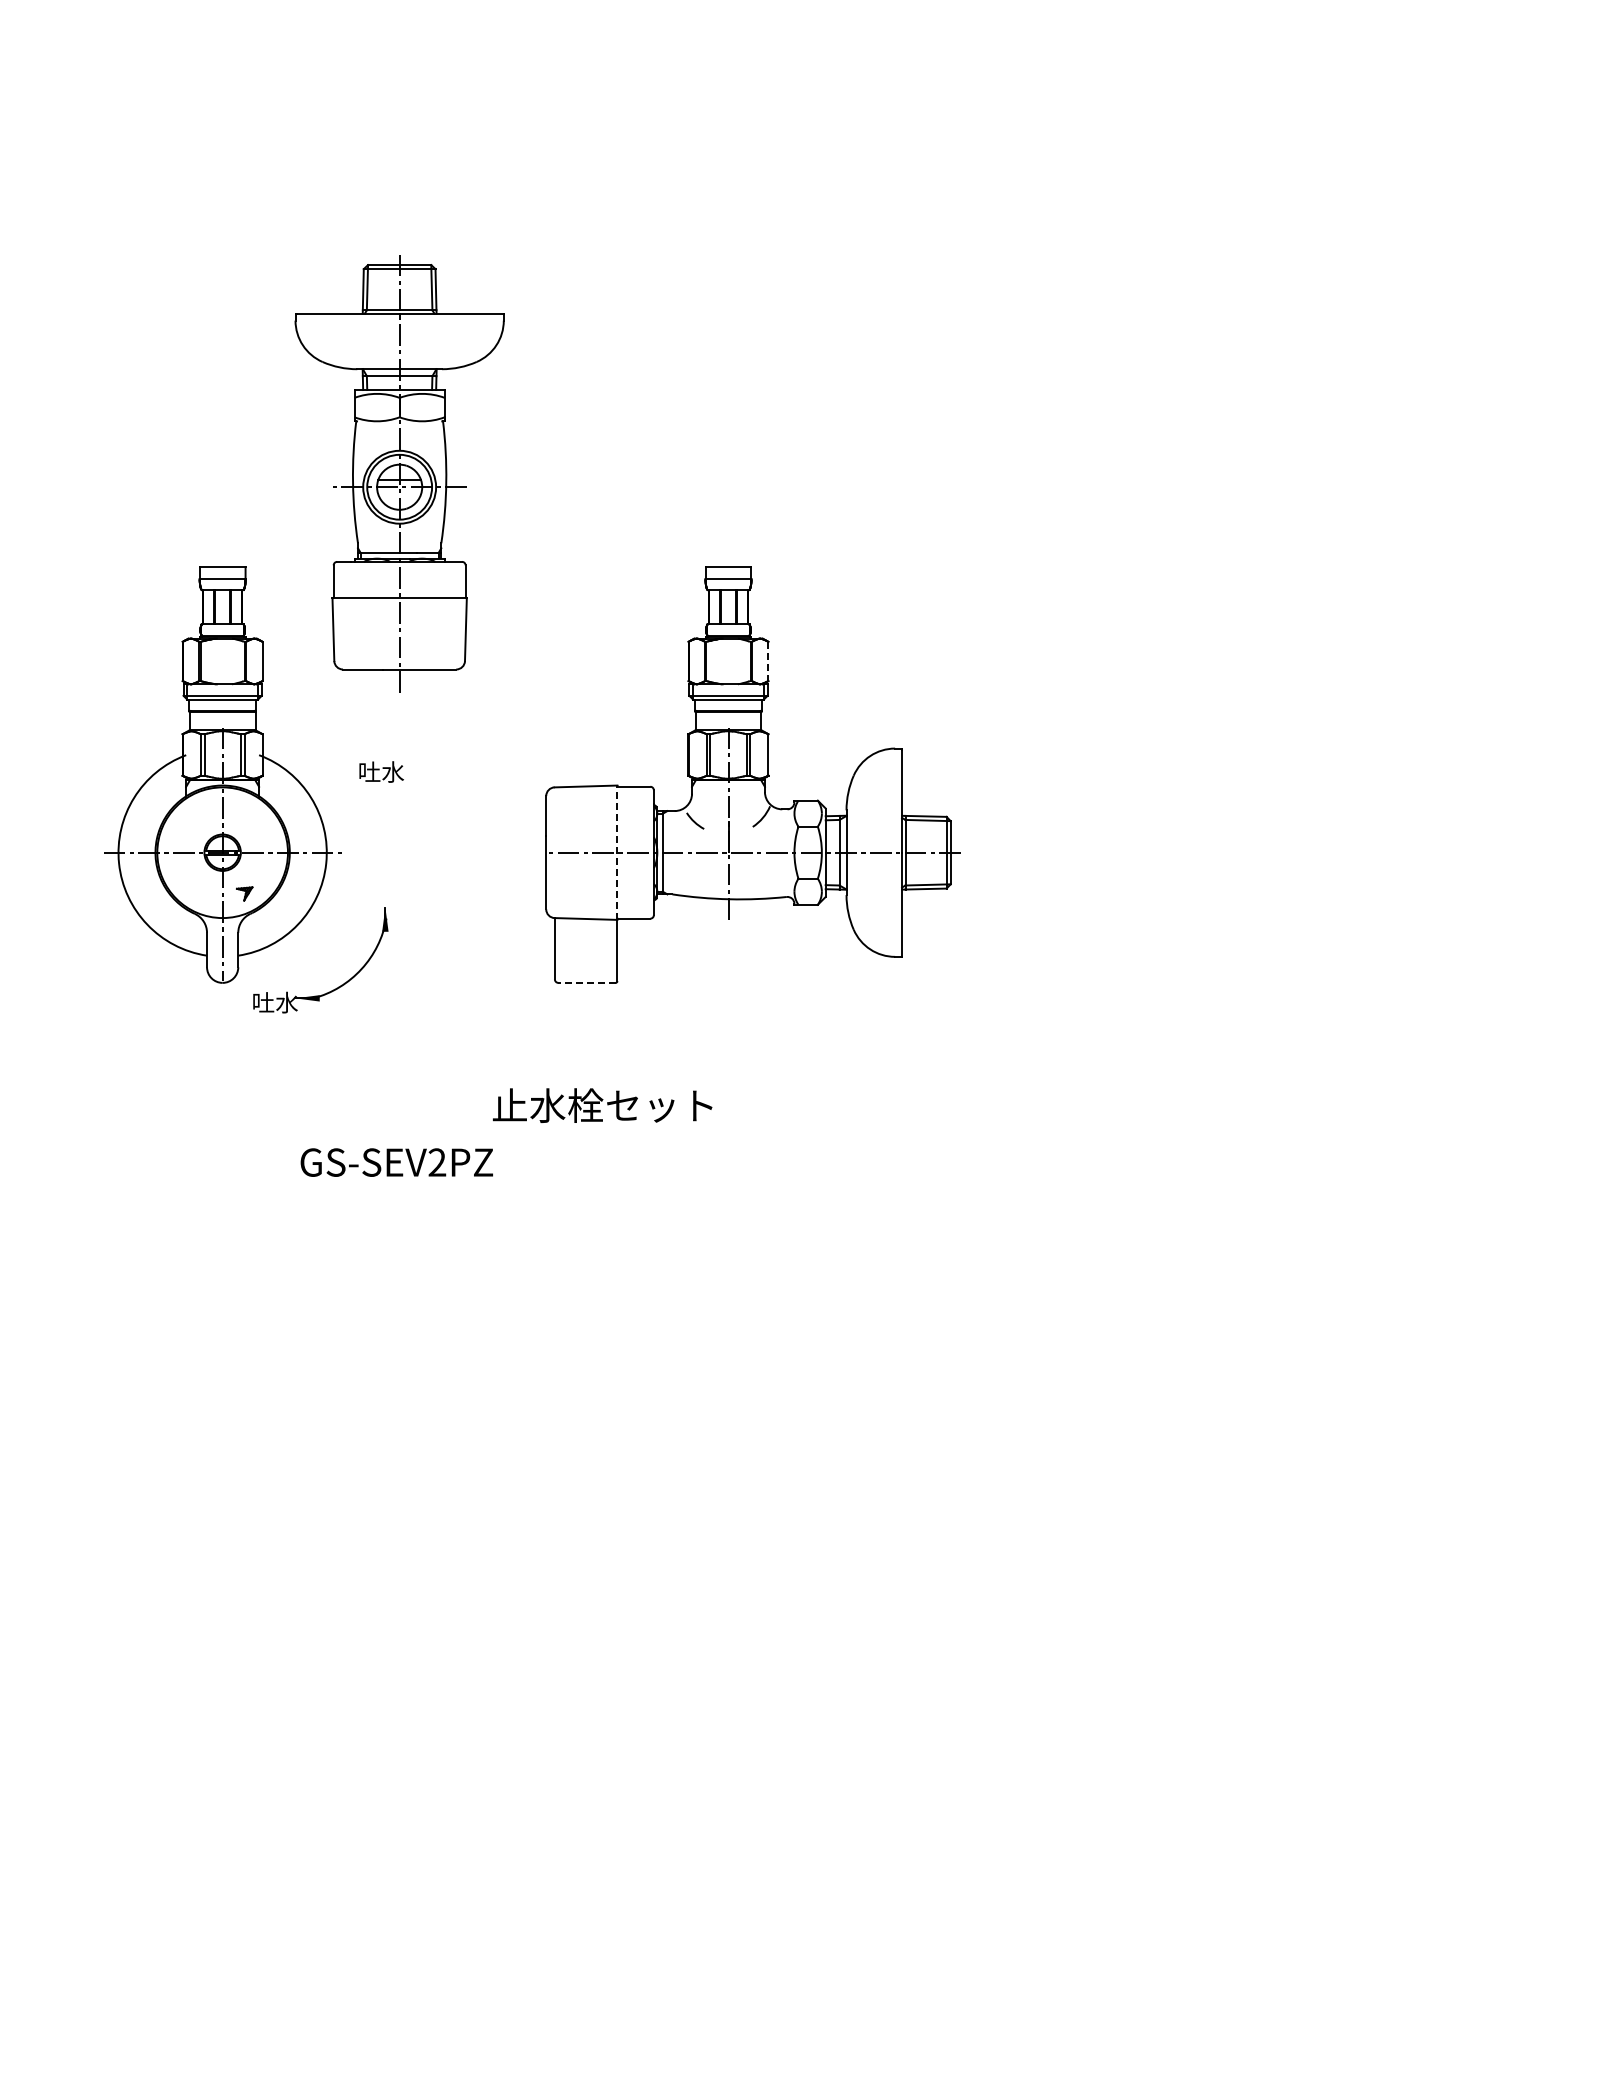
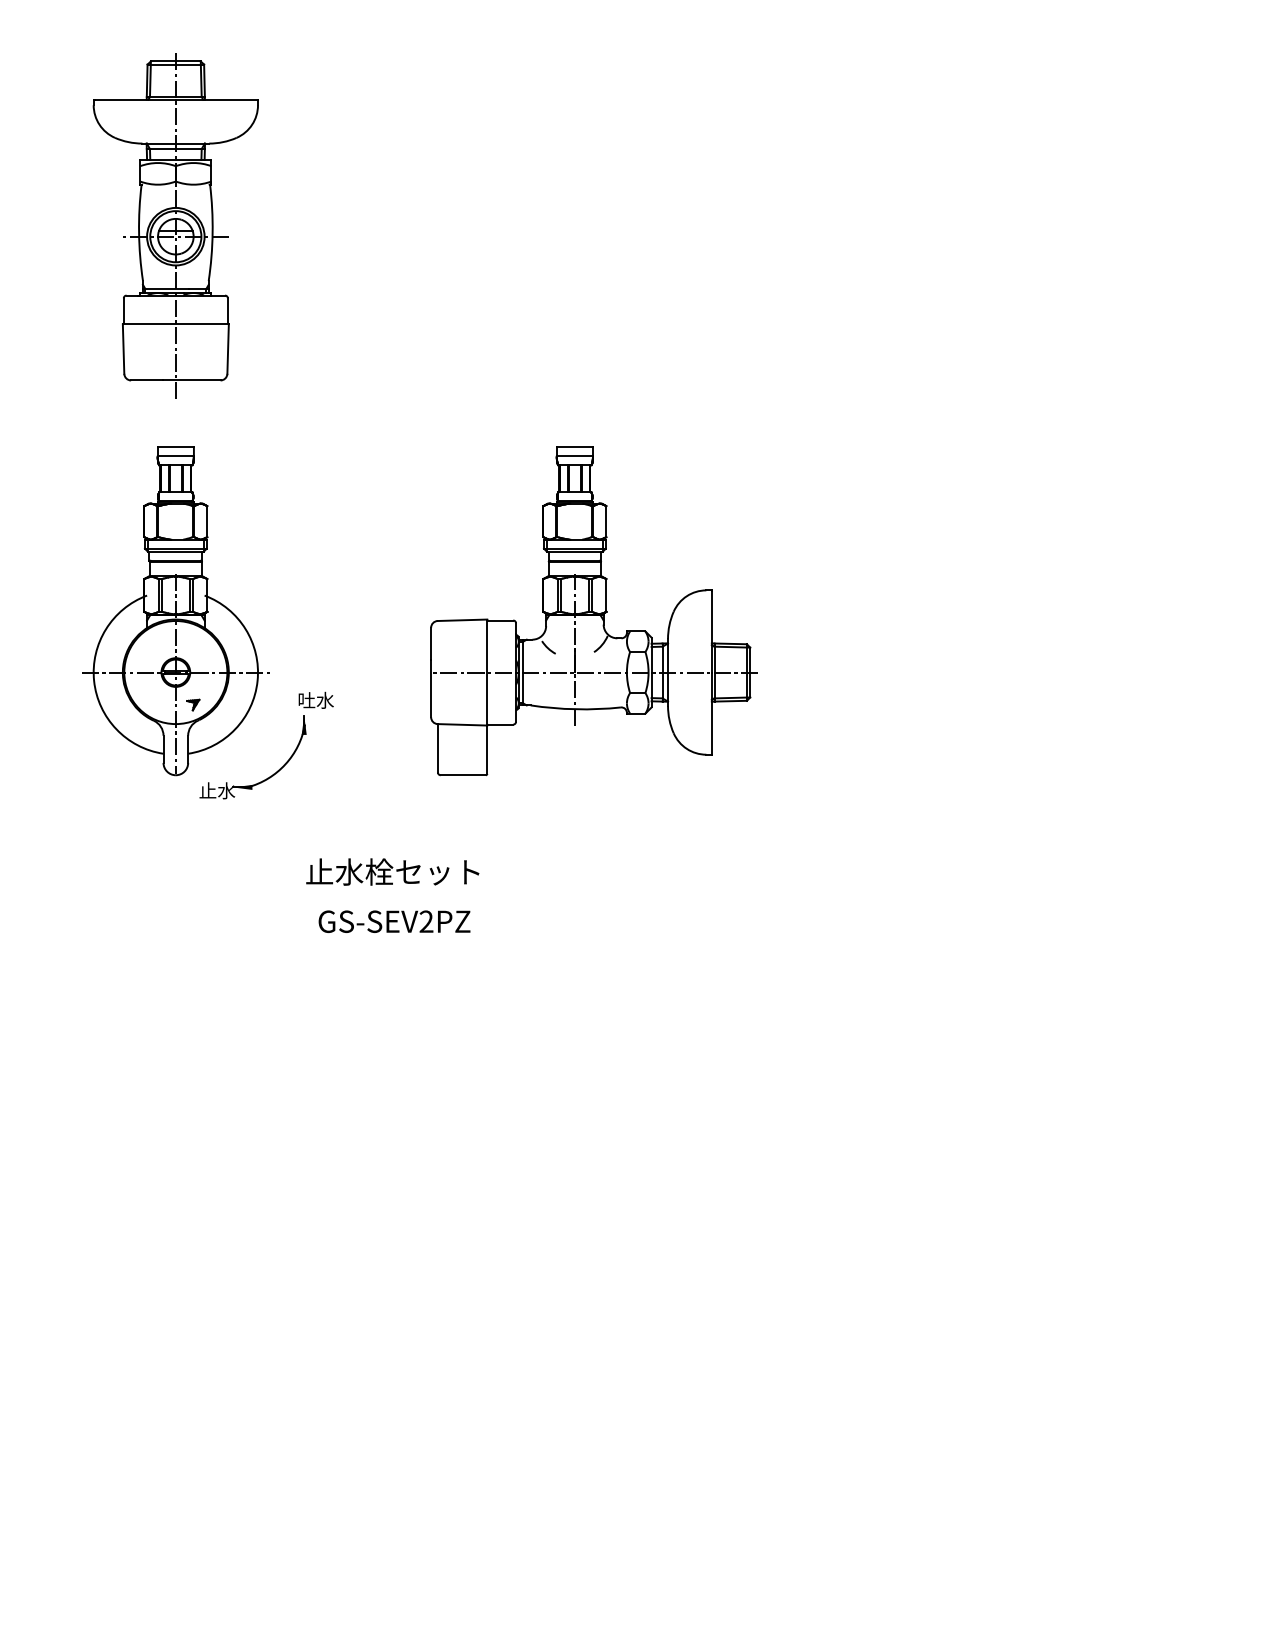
part: (399, 473) -> (175, 225), moved
line: (768, 661) -> (606, 521), dashed -> solid
text: (381, 771) -> (316, 699), moved
line: (617, 852) -> (487, 672), dashed -> solid
line: (587, 982) -> (463, 774), dashed -> solid
text: (263, 1001) -> (208, 789), 吐水 -> 止水
text: (602, 1105) -> (392, 871), moved
text: (396, 1162) -> (394, 921), moved

